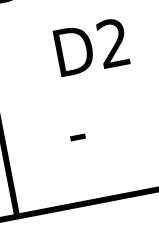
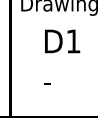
text: (113, 43) -> (73, 41), D2 -> D1

